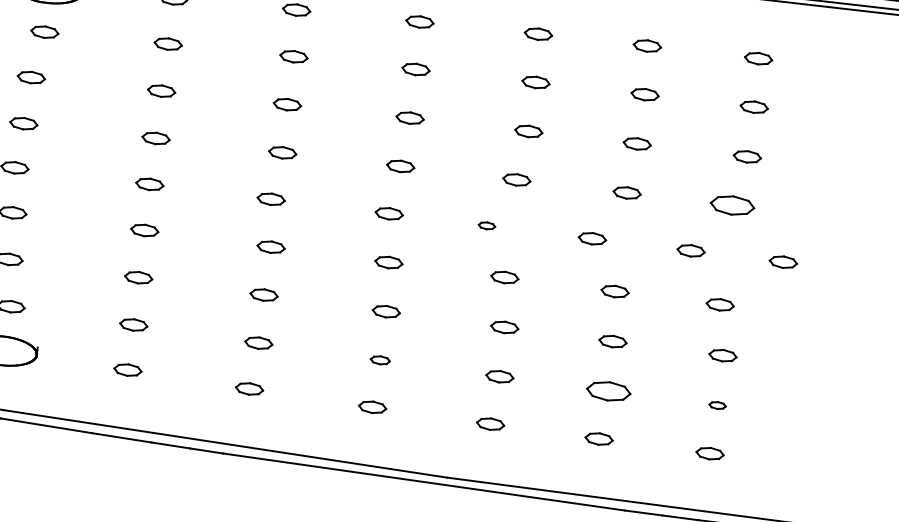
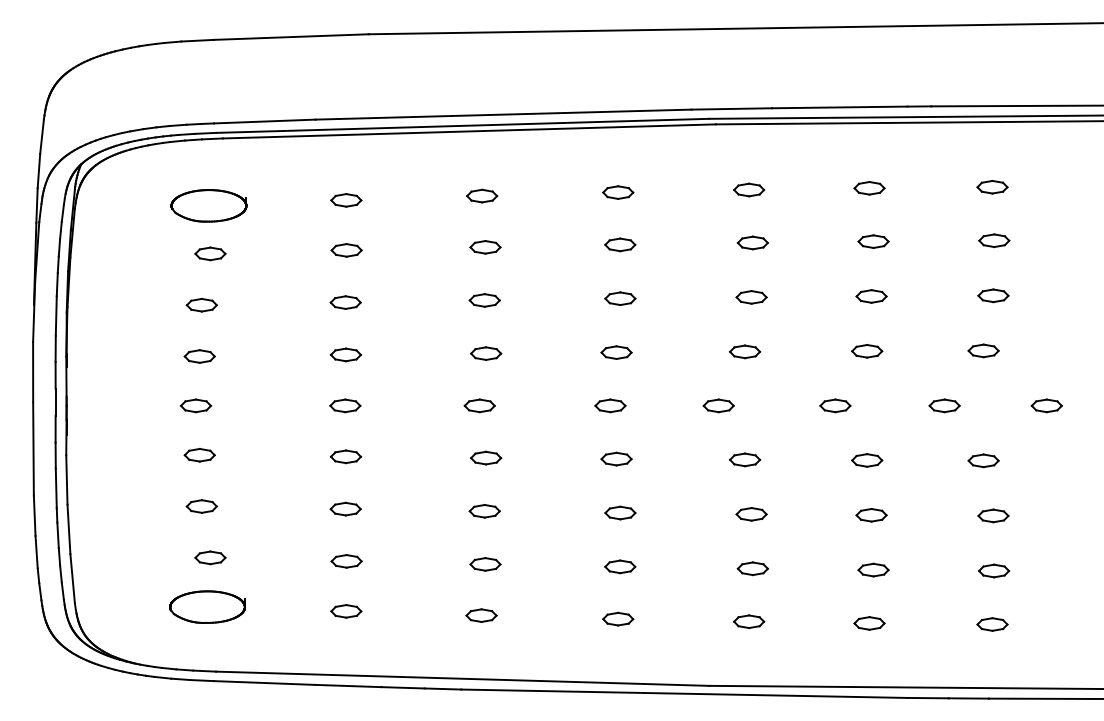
part: (732, 205) -> (983, 350), size x0.62
part: (486, 225) -> (718, 405), size x1.67
part: (380, 360) -> (620, 566), size x1.43
part: (608, 390) -> (873, 569), size x0.62
part: (717, 405) -> (994, 570), size x1.67

